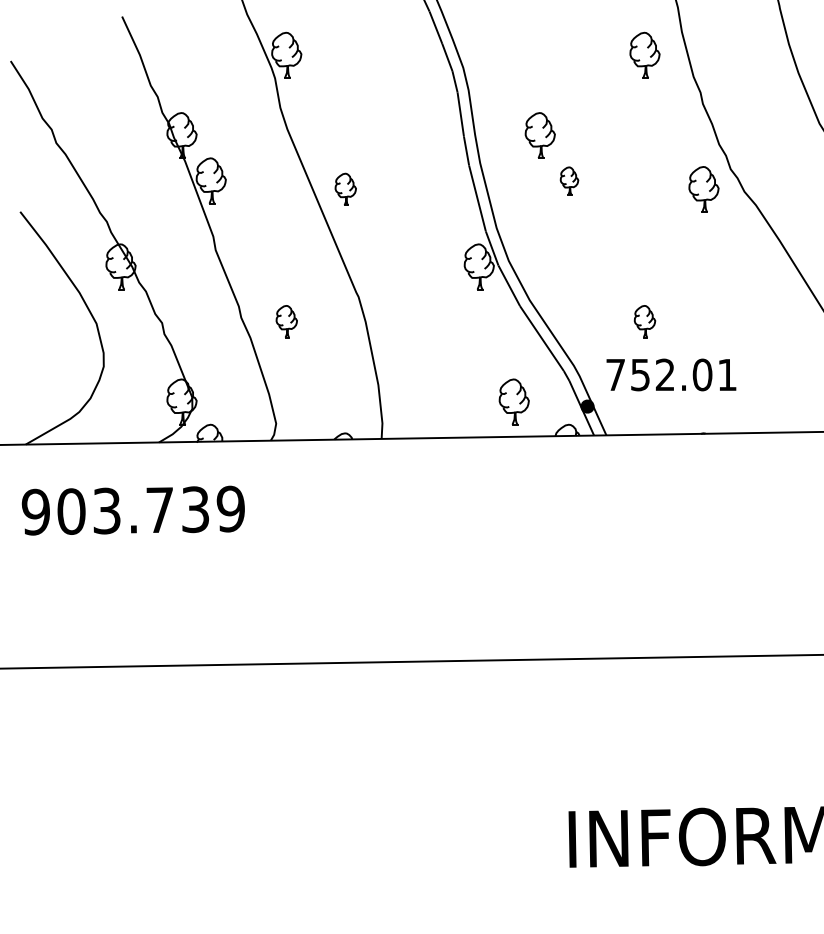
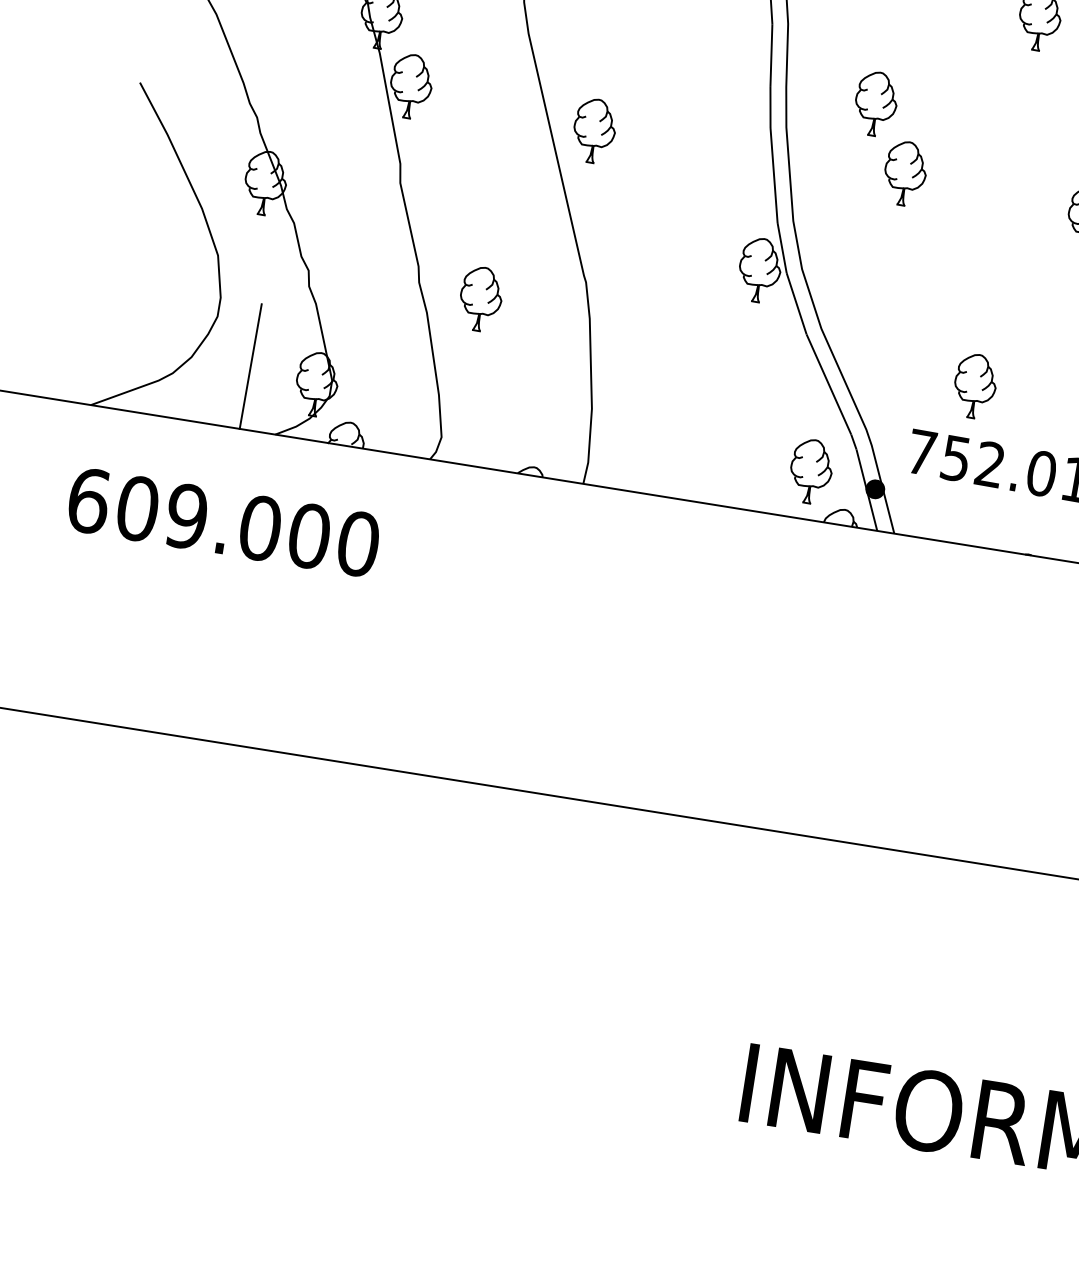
part: (569, 180) -> (905, 173), size x1.67
part: (345, 189) -> (594, 130), size x1.43
part: (286, 321) -> (480, 298), size x1.43
part: (644, 321) -> (974, 385), size x1.43
line: (133, 397) -> (251, 366), added
part: (513, 401) -> (810, 470), moved
text: (133, 510) -> (223, 522), 903.739 -> 609.000

